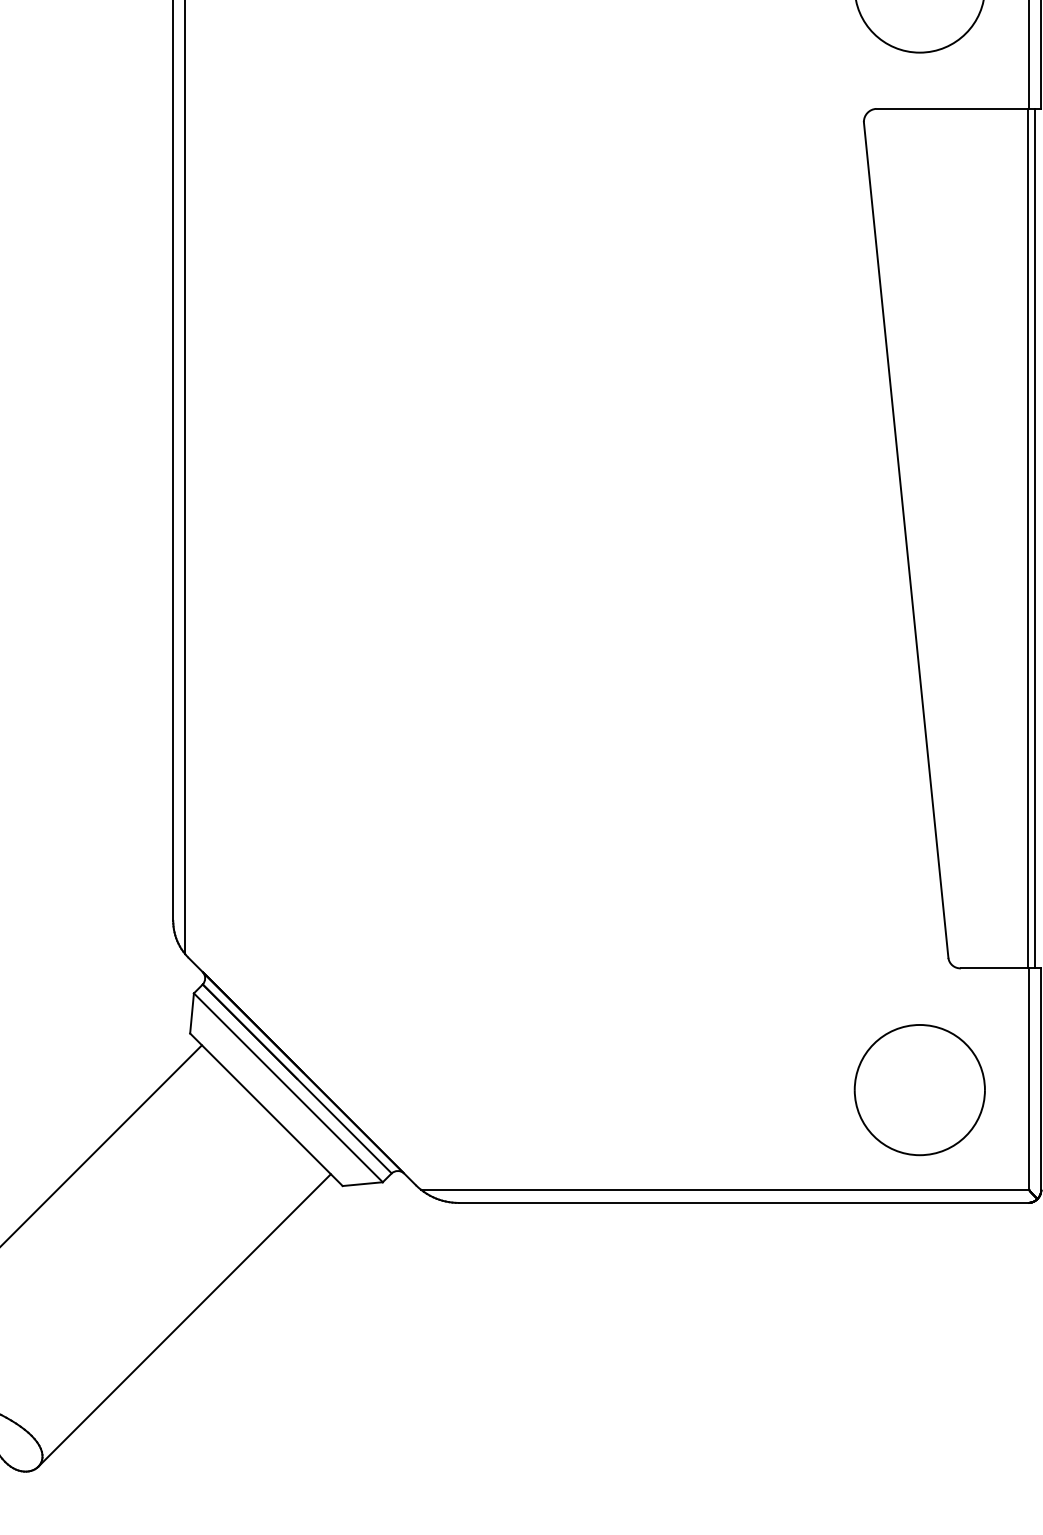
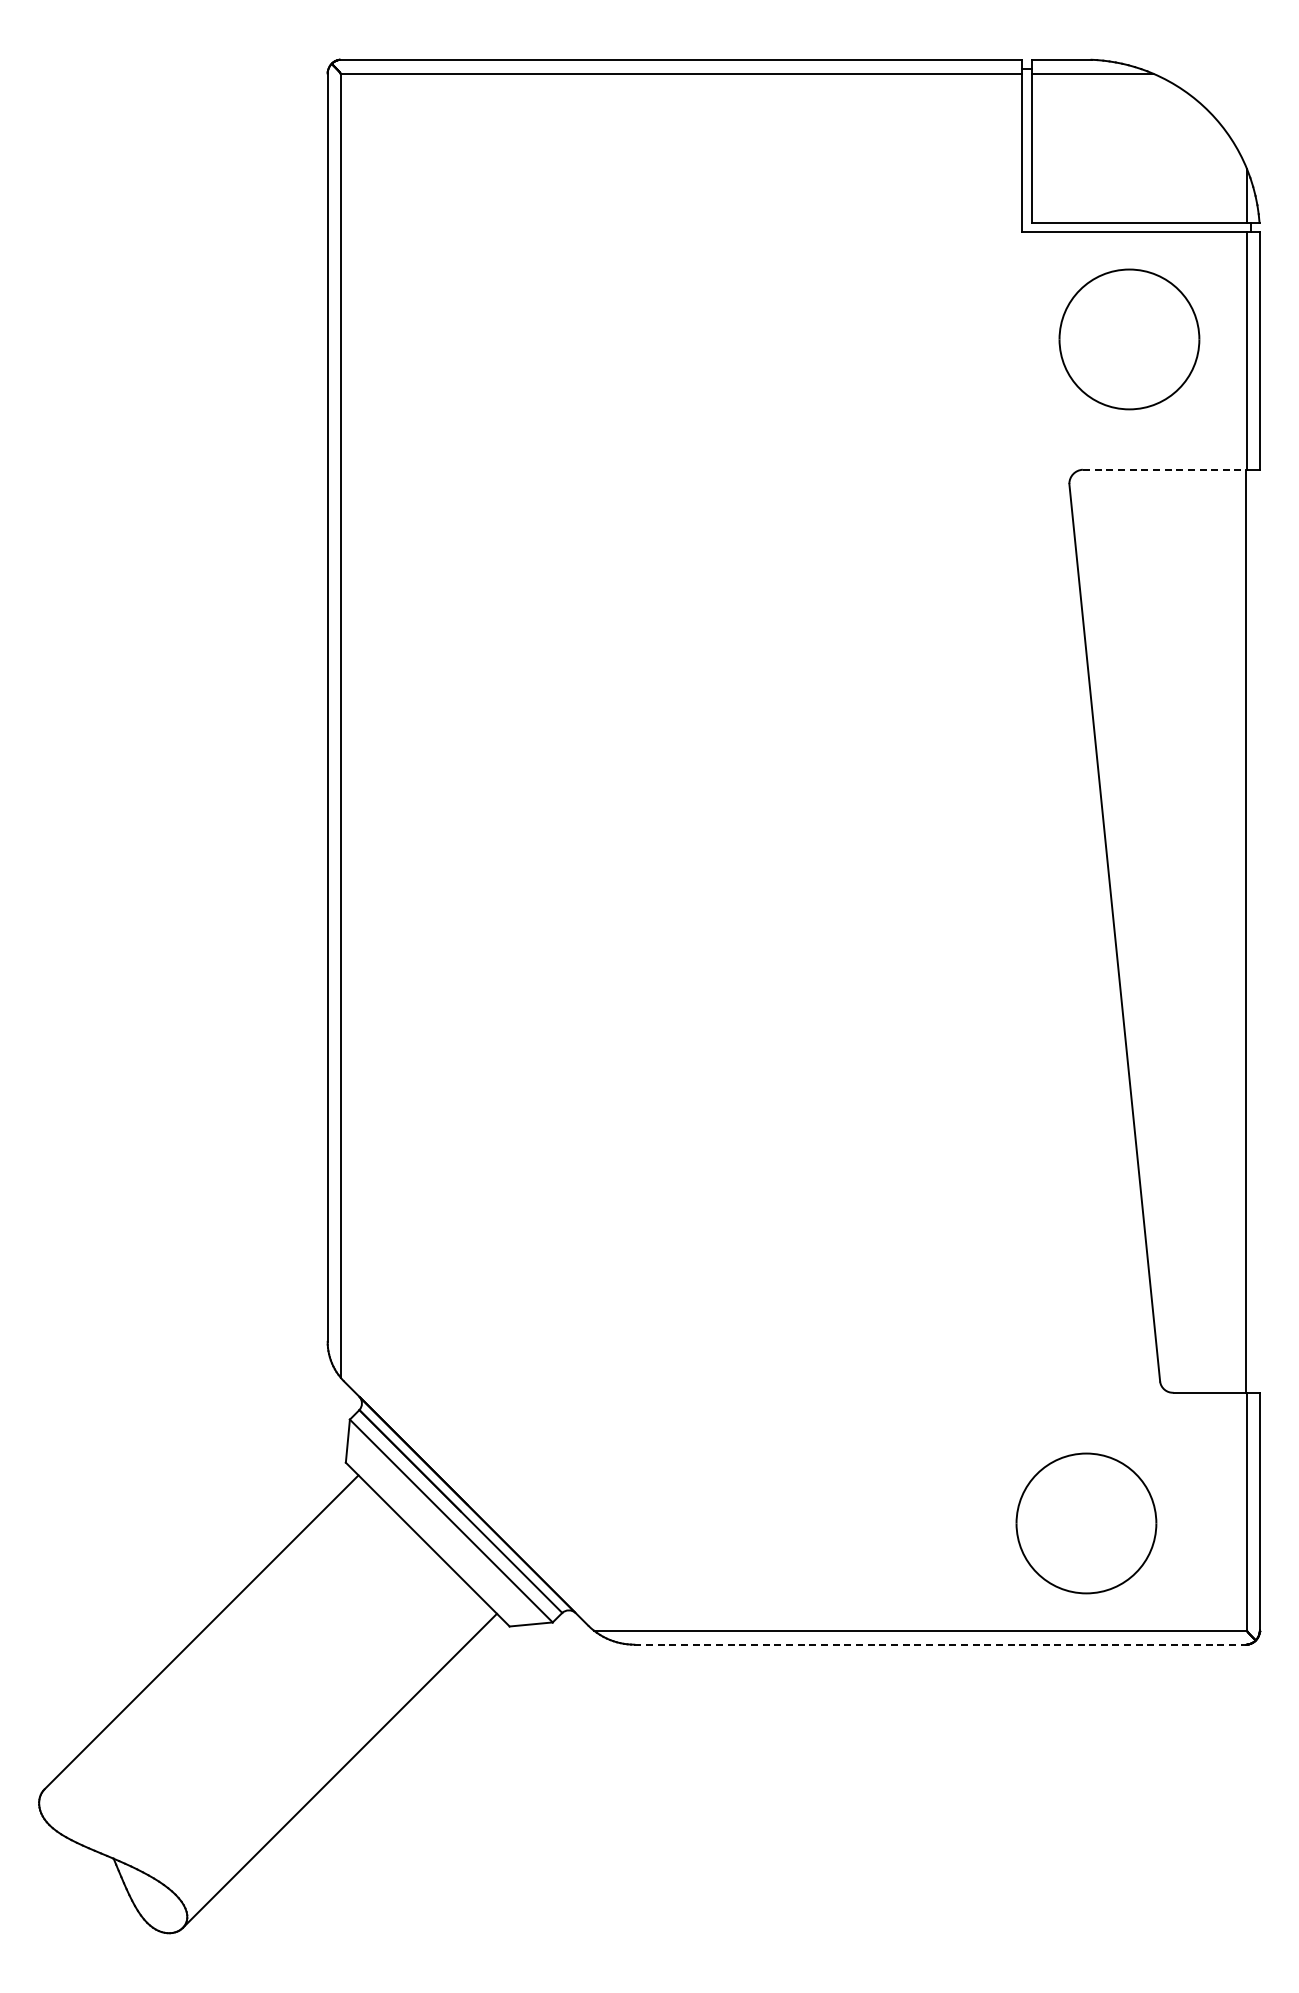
line: (953, 108) -> (1165, 469), solid -> dashed
line: (1034, 537) -> (1252, 930), removed
part: (919, 1090) -> (1086, 1523), moved
line: (743, 1202) -> (940, 1644), solid -> dashed

